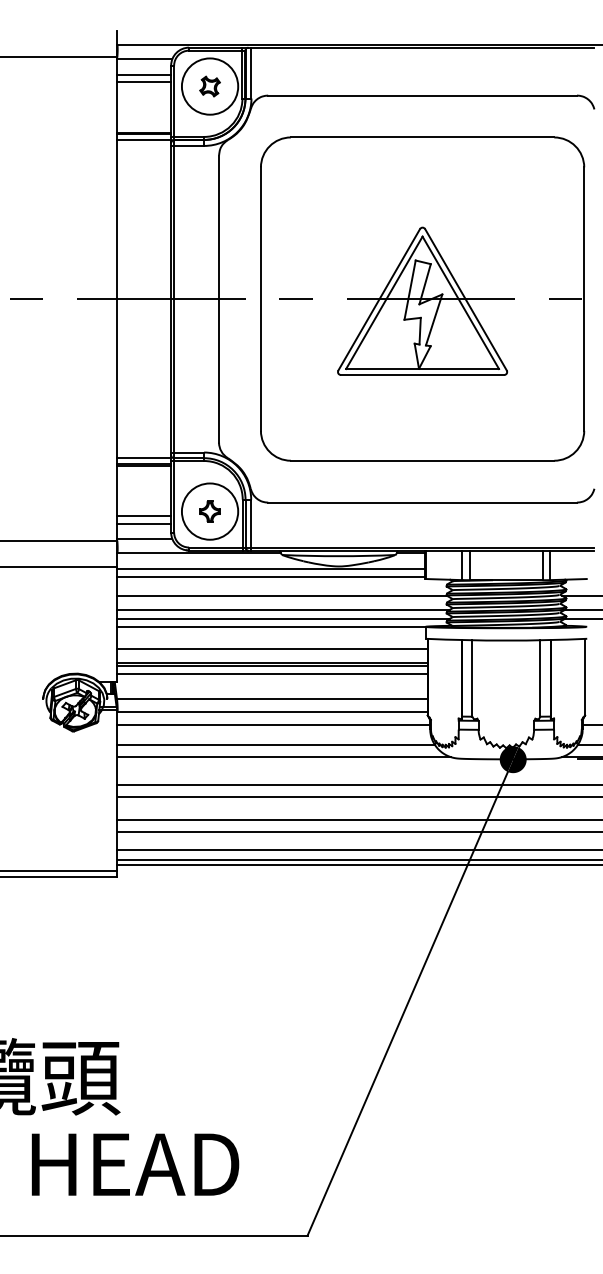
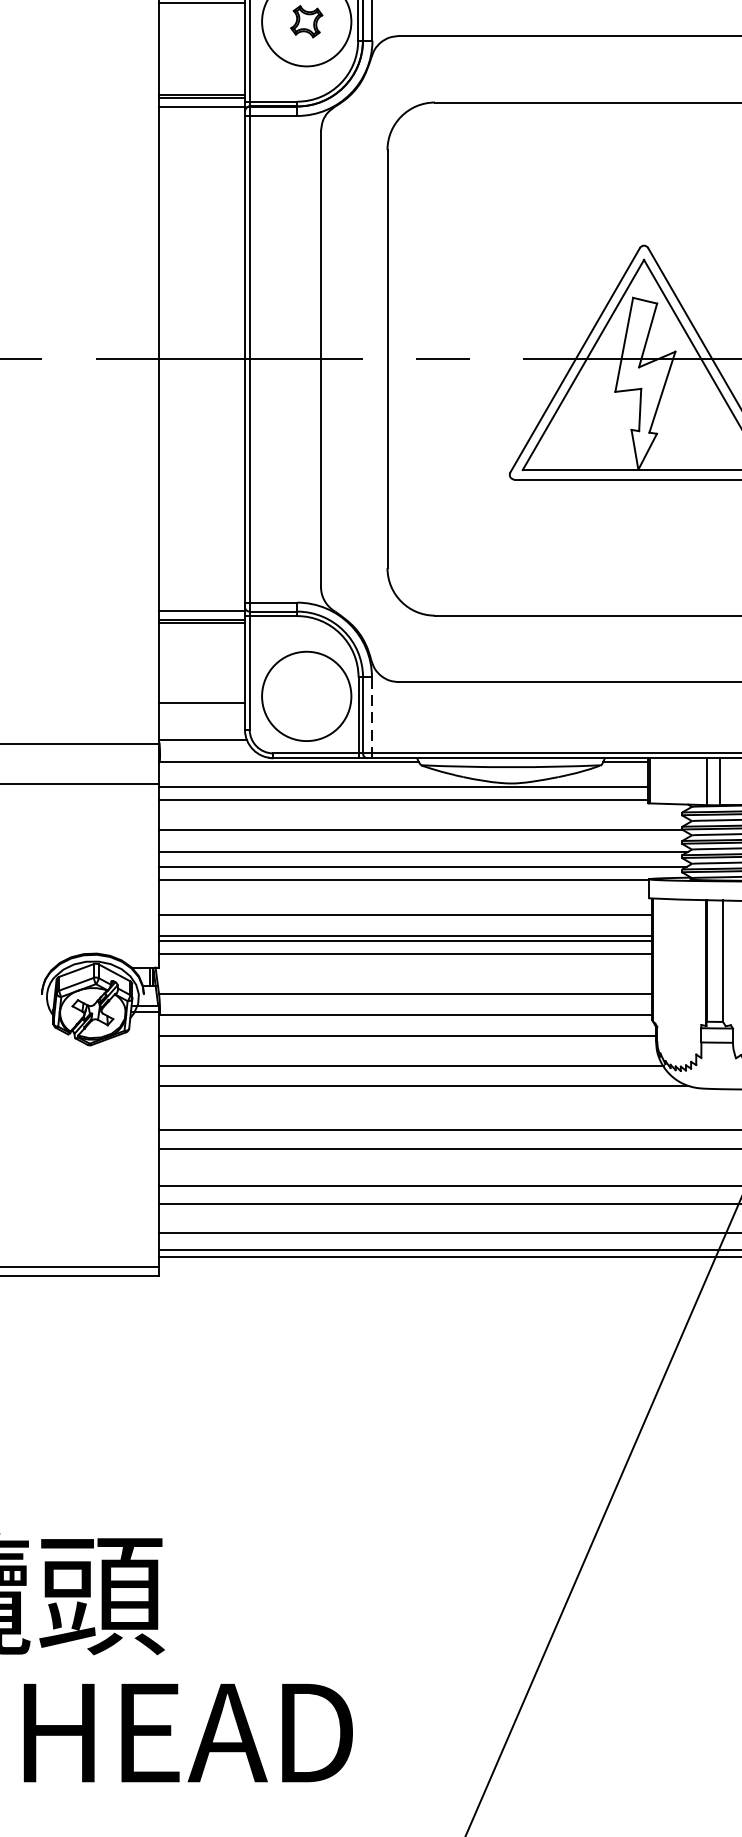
line: (144, 82) -> (202, 15), removed
part: (209, 511) -> (305, 696), removed
line: (144, 523) -> (202, 715), removed
line: (251, 523) -> (372, 715), solid -> dashed

